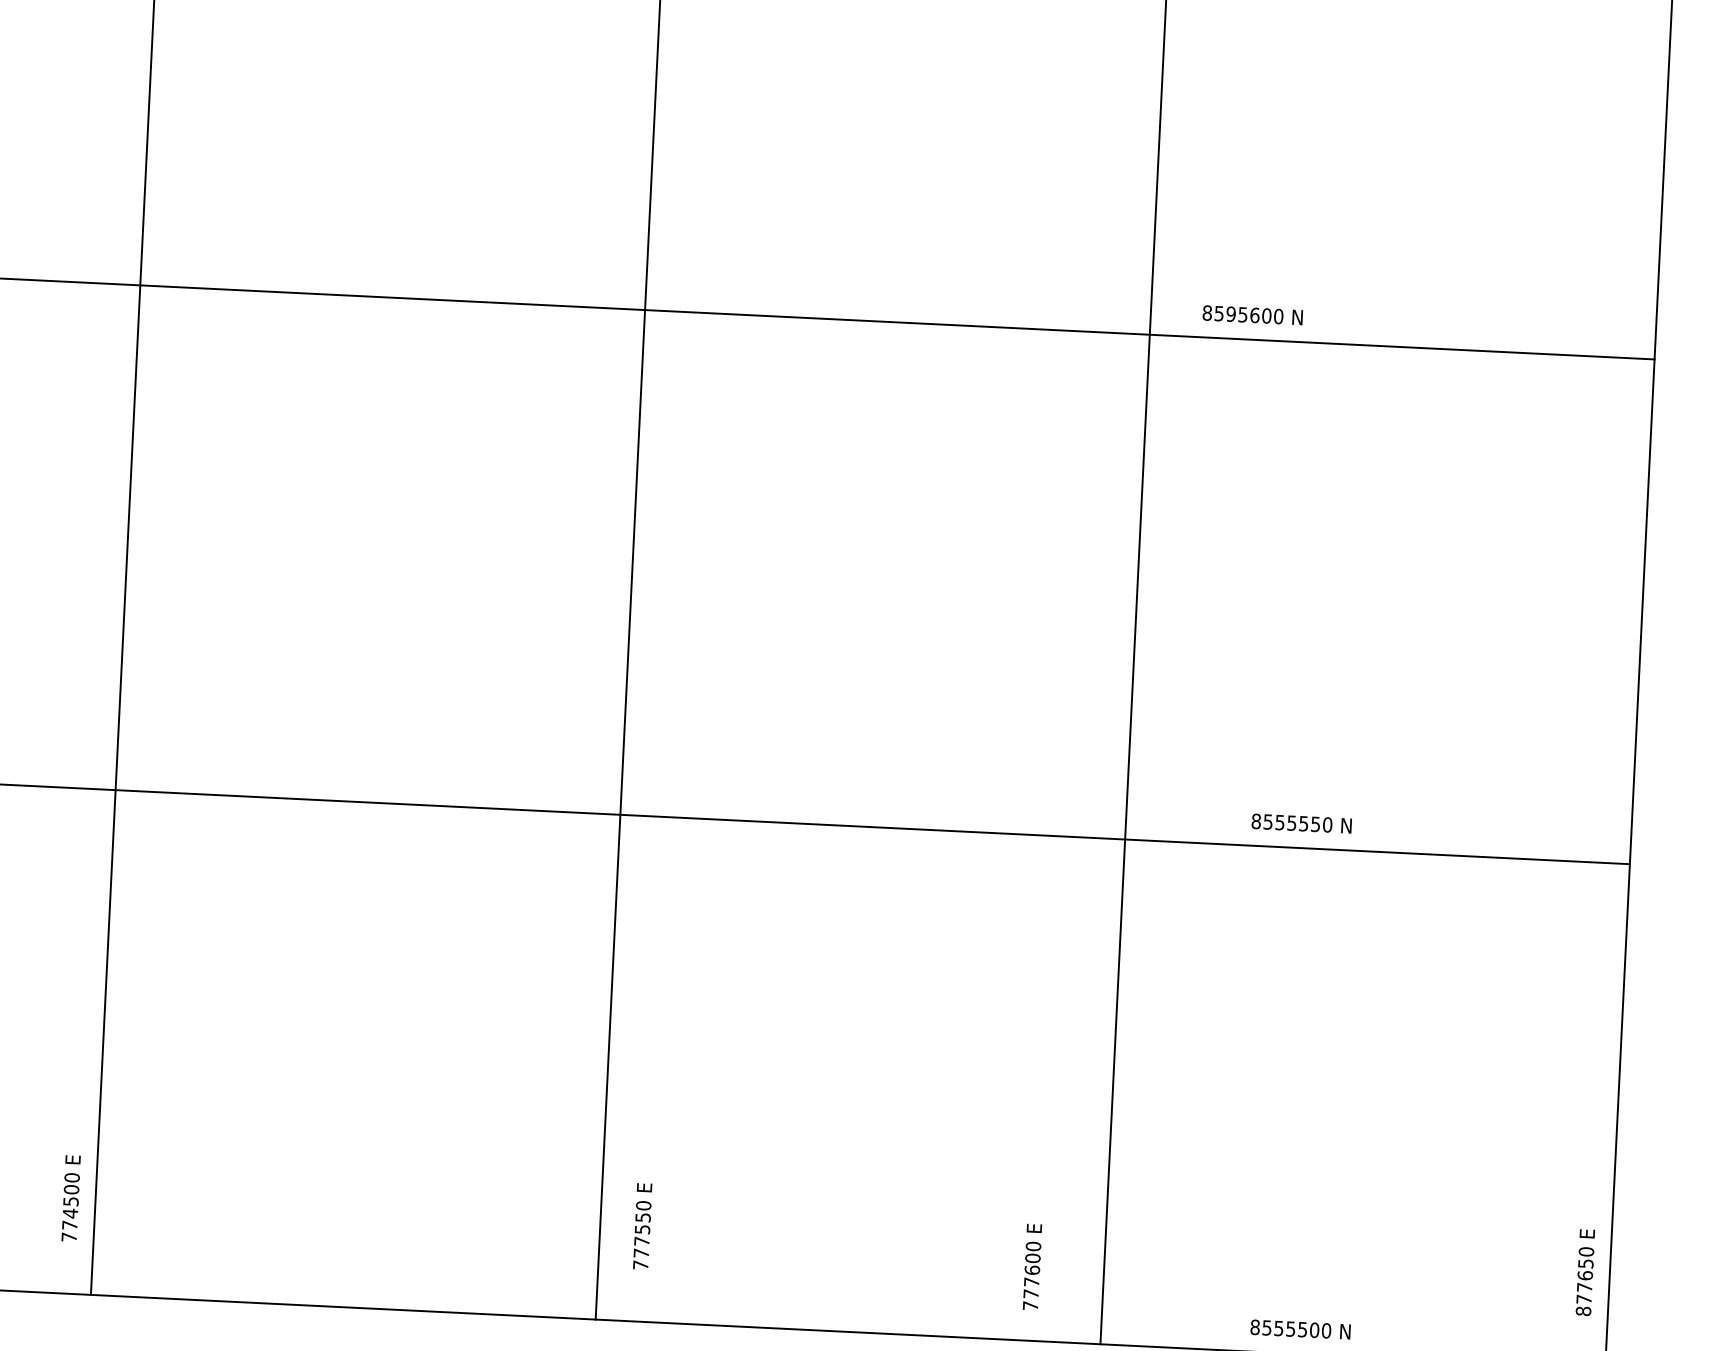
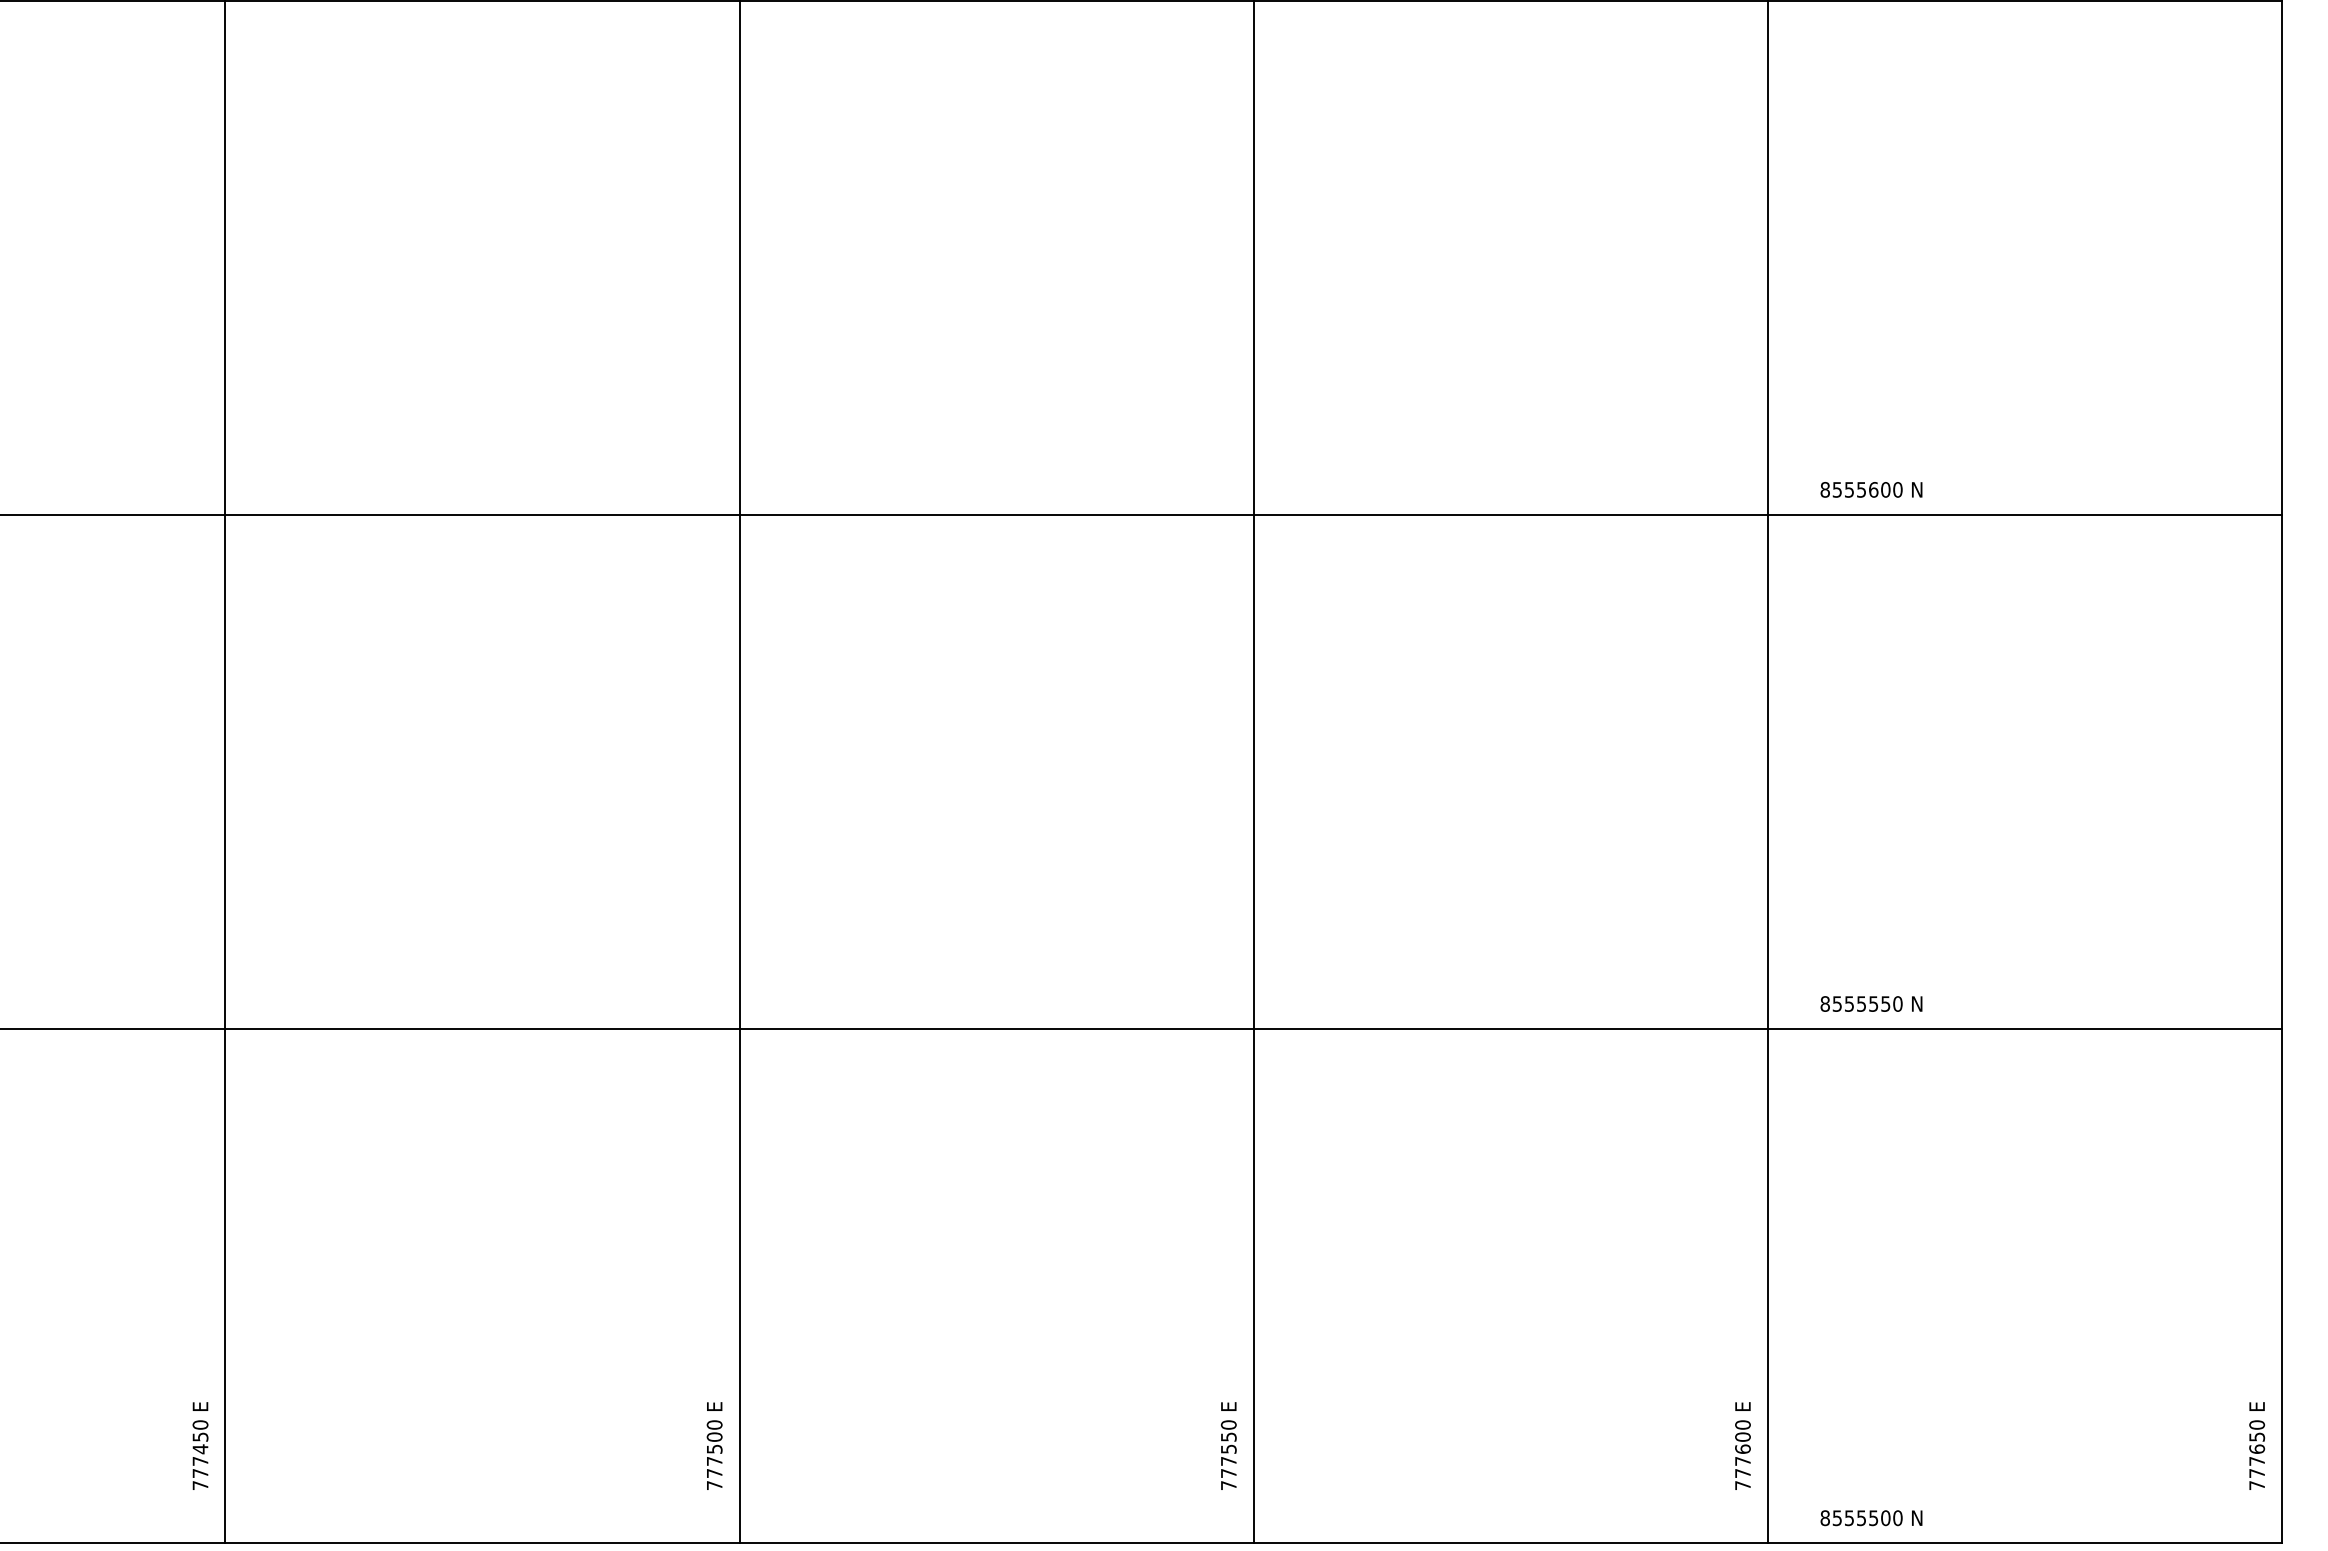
text: (1231, 313) -> (1849, 489), 8595600 -> 8555600
text: (1301, 823) -> (1871, 1003), moved
text: (70, 1213) -> (714, 1461), 774500 -> 777500
text: (642, 1225) -> (1228, 1445), moved
text: (1032, 1266) -> (1742, 1445), moved
text: (1583, 1311) -> (2257, 1485), 877650 -> 777650
text: (1300, 1329) -> (1871, 1518), moved

